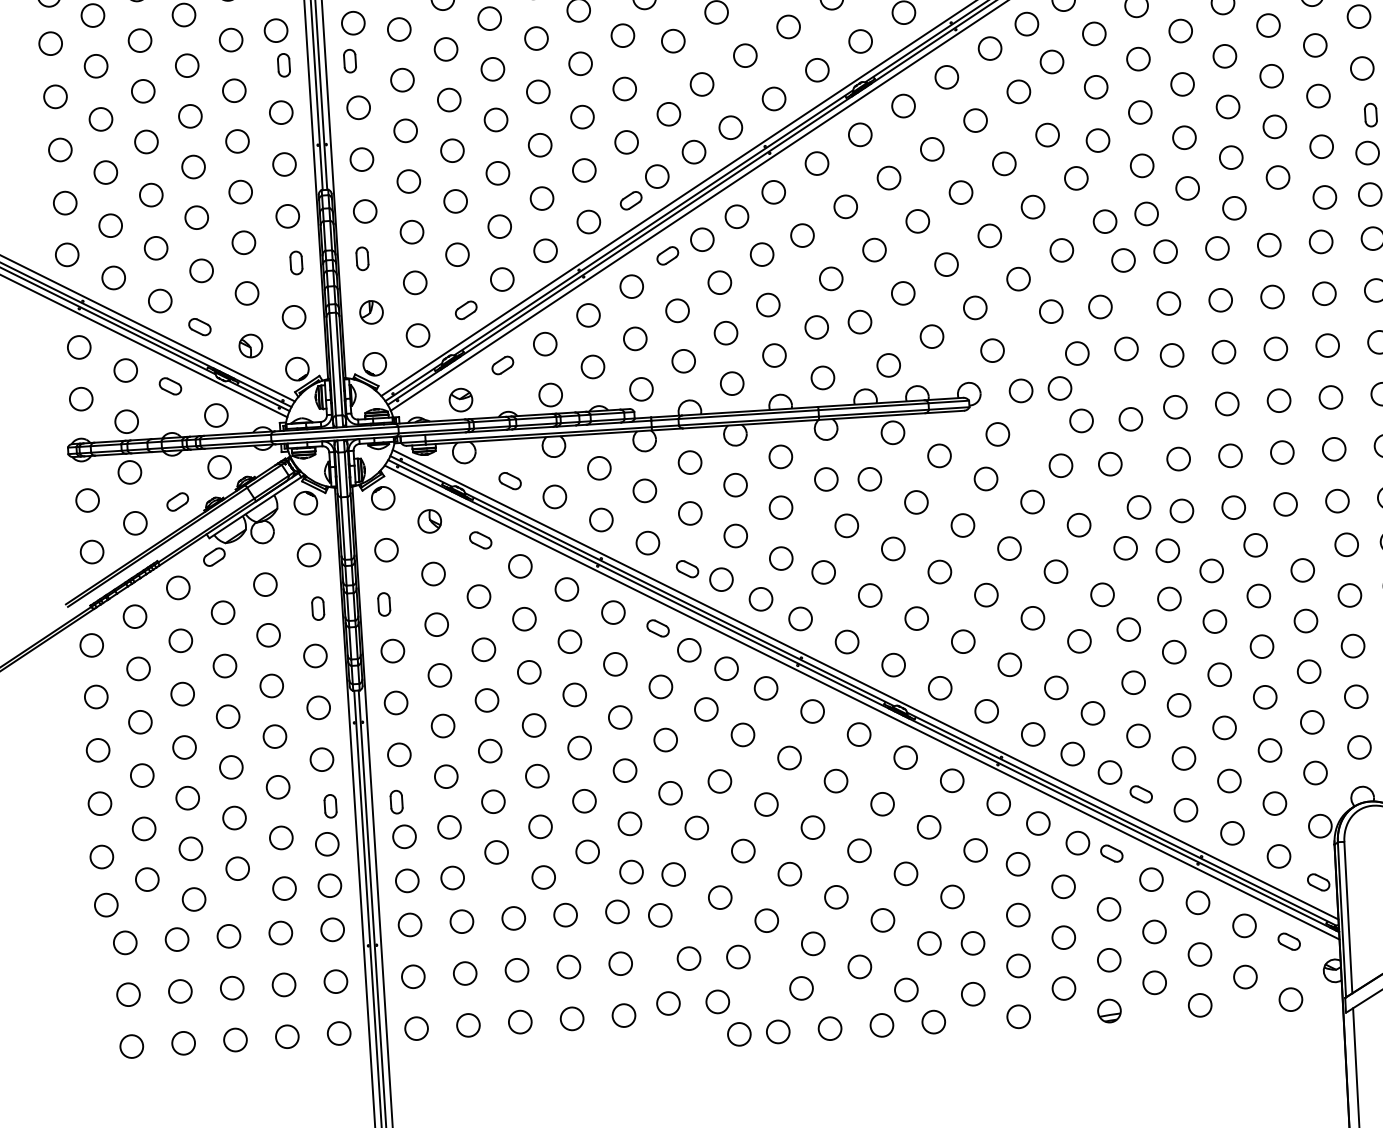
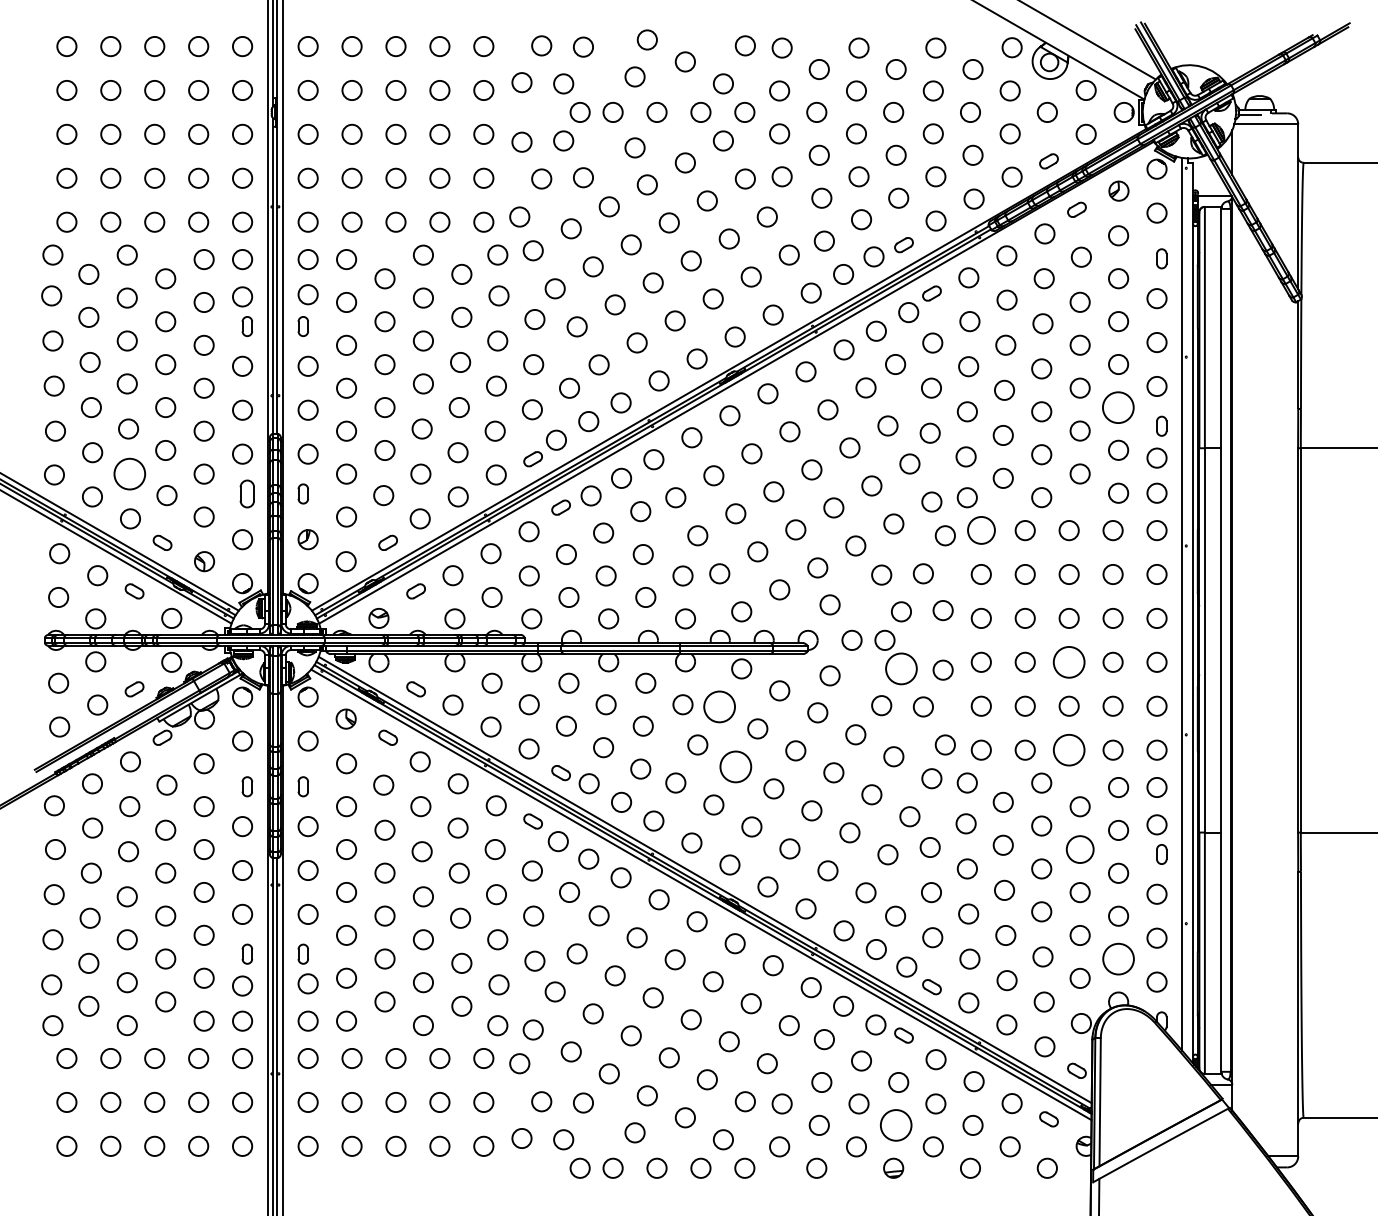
circle: (1318, 95) -> (1118, 406), size x1.6
circle: (155, 247) -> (129, 473), size x1.6
circle: (1164, 251) -> (980, 530), size x1.4
part: (296, 262) -> (247, 493), size x1.4
circle: (1278, 399) -> (1068, 661), size x1.6
circle: (1081, 420) -> (901, 668), size x1.6
circle: (869, 478) -> (719, 706), size x1.6
circle: (1284, 503) -> (1068, 749), size x1.6
circle: (892, 548) -> (735, 766), size x1.6
circle: (1305, 620) -> (1079, 849), size x1.4
circle: (1359, 746) -> (1118, 958), size x1.6
circle: (1108, 960) -> (895, 1125), size x1.6

